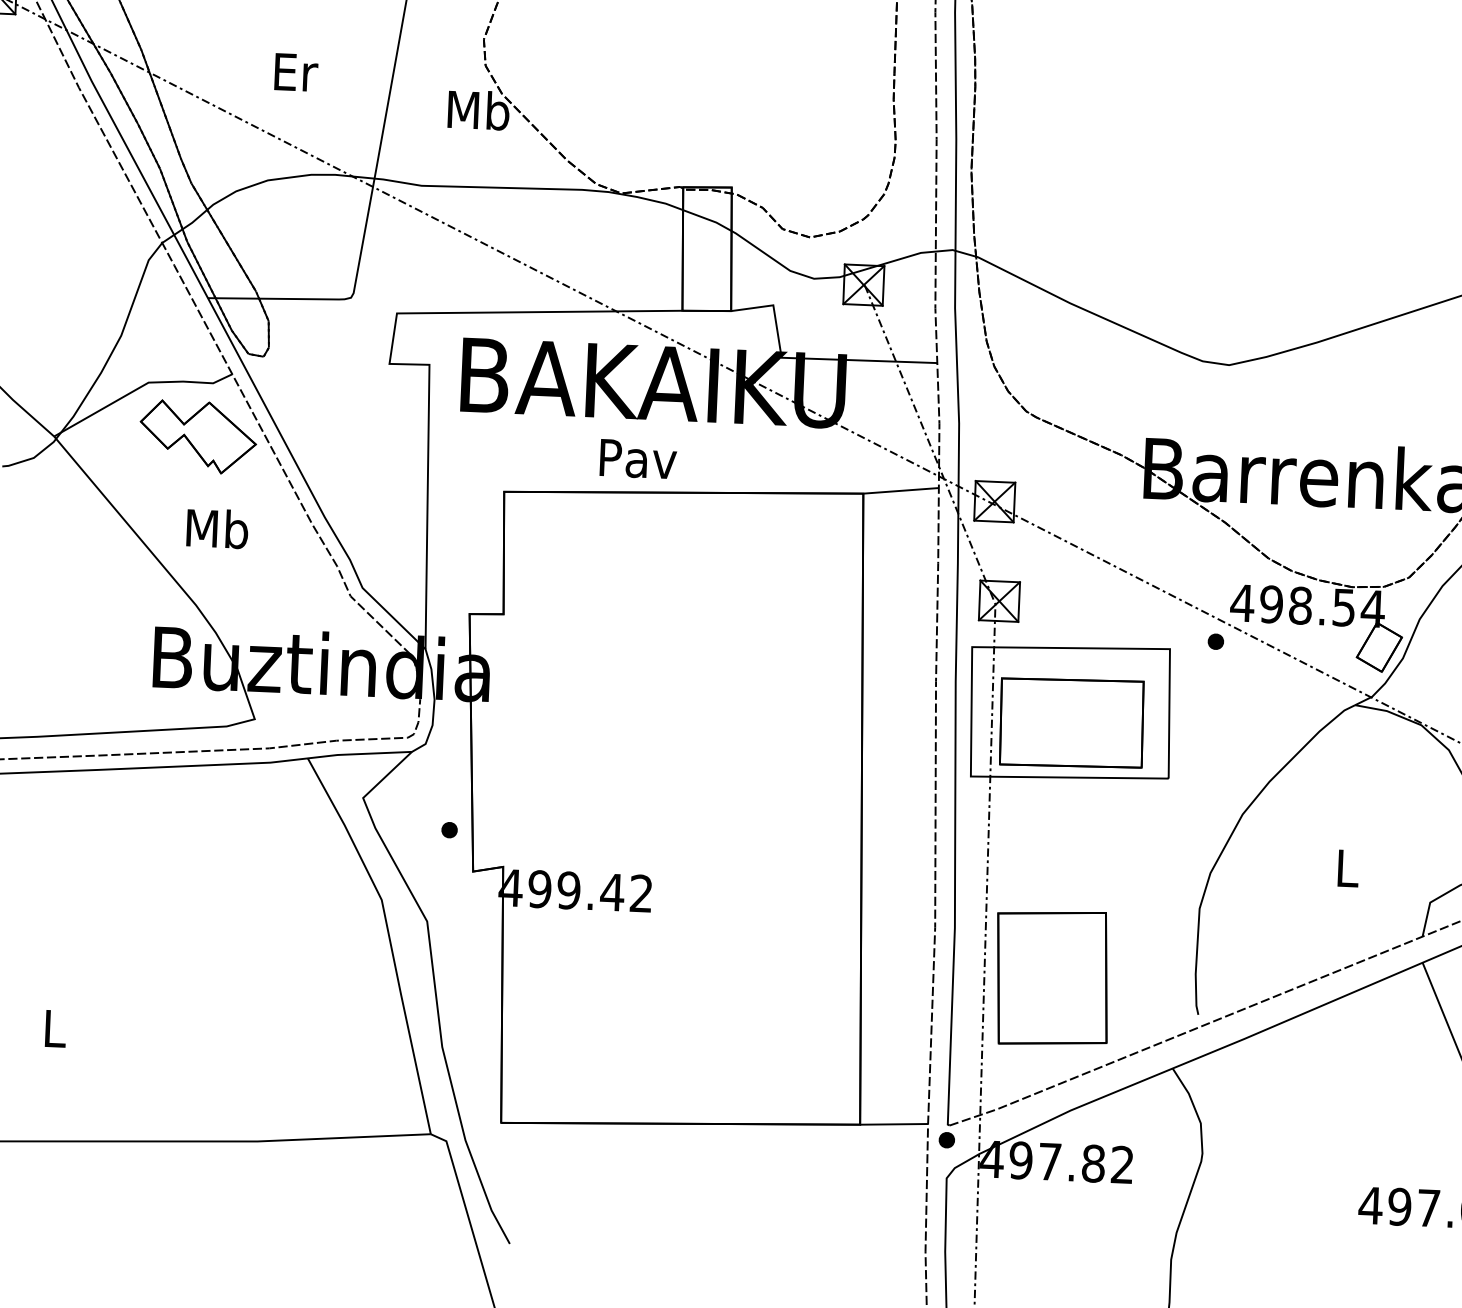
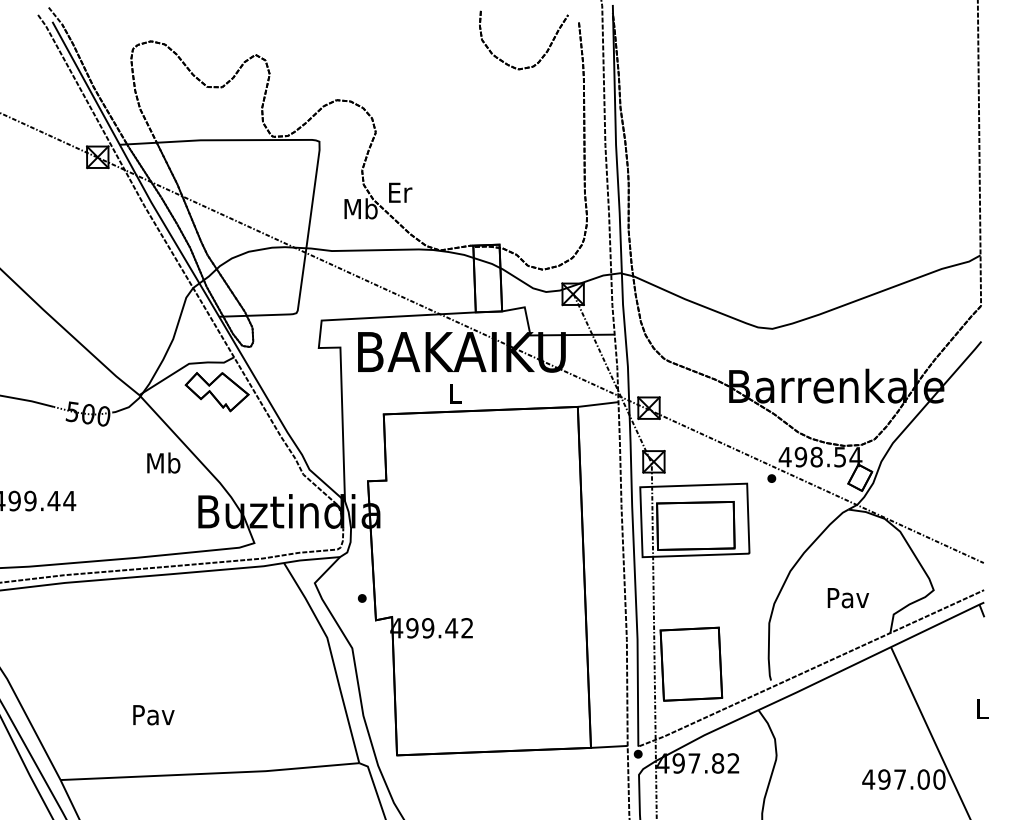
text: (296, 71) -> (400, 192), moved
text: (638, 458) -> (455, 393), Pav -> L
text: (217, 527) -> (163, 462), moved
text: (1347, 869) -> (848, 598), L -> Pav
text: (54, 1029) -> (153, 715), L -> Pav

